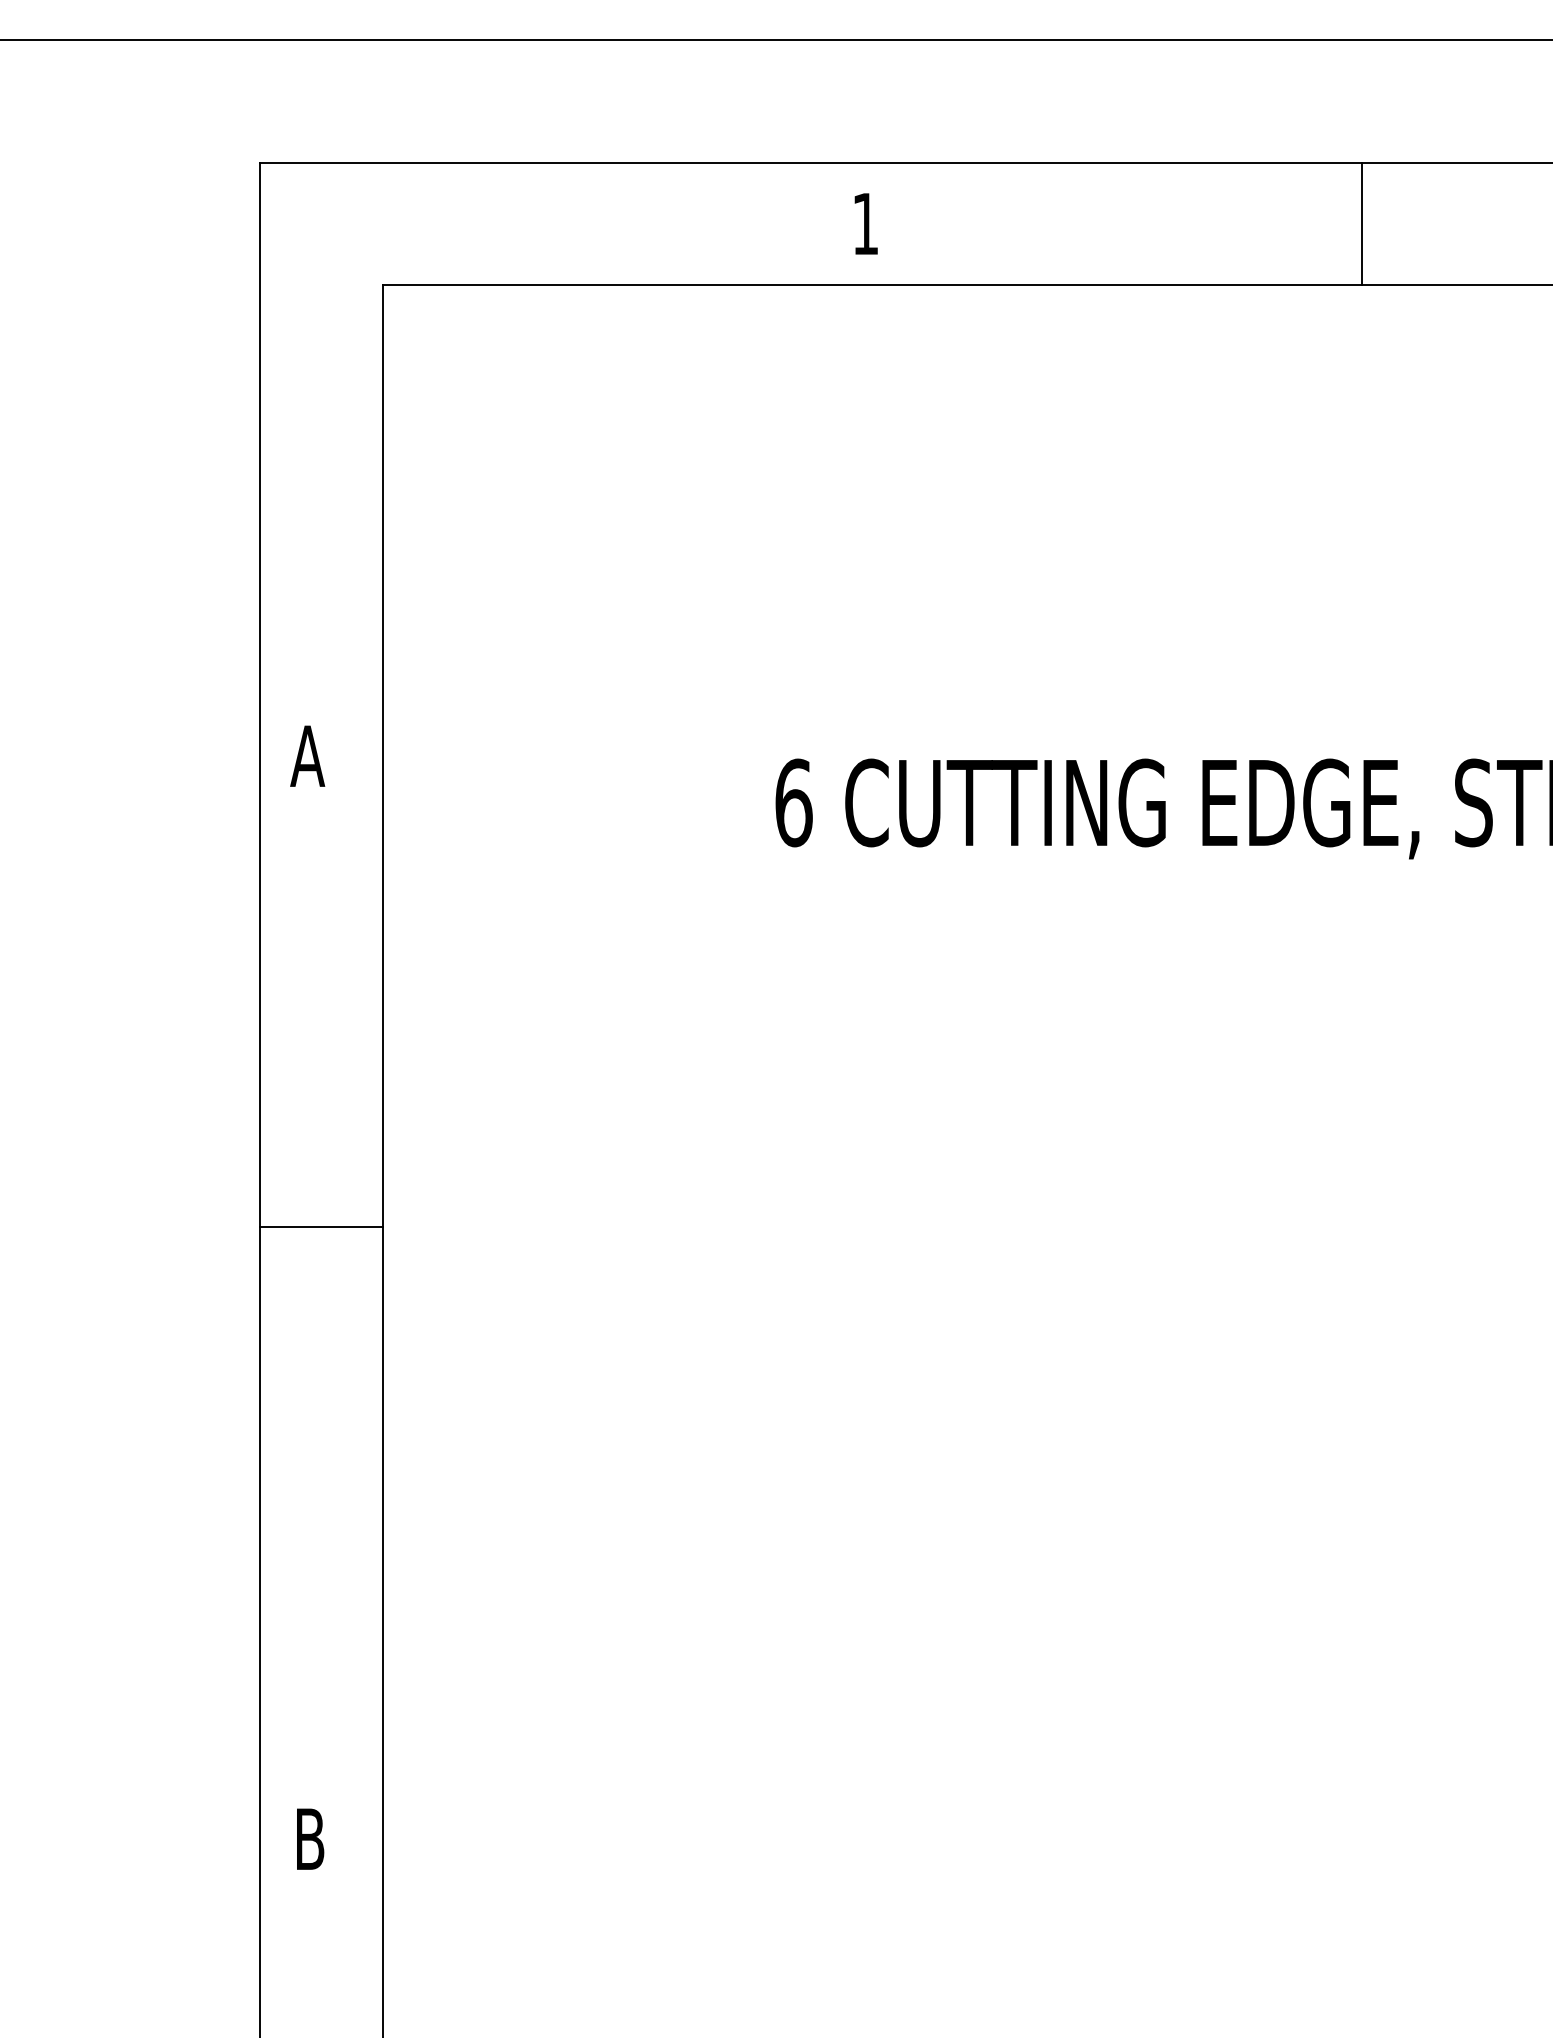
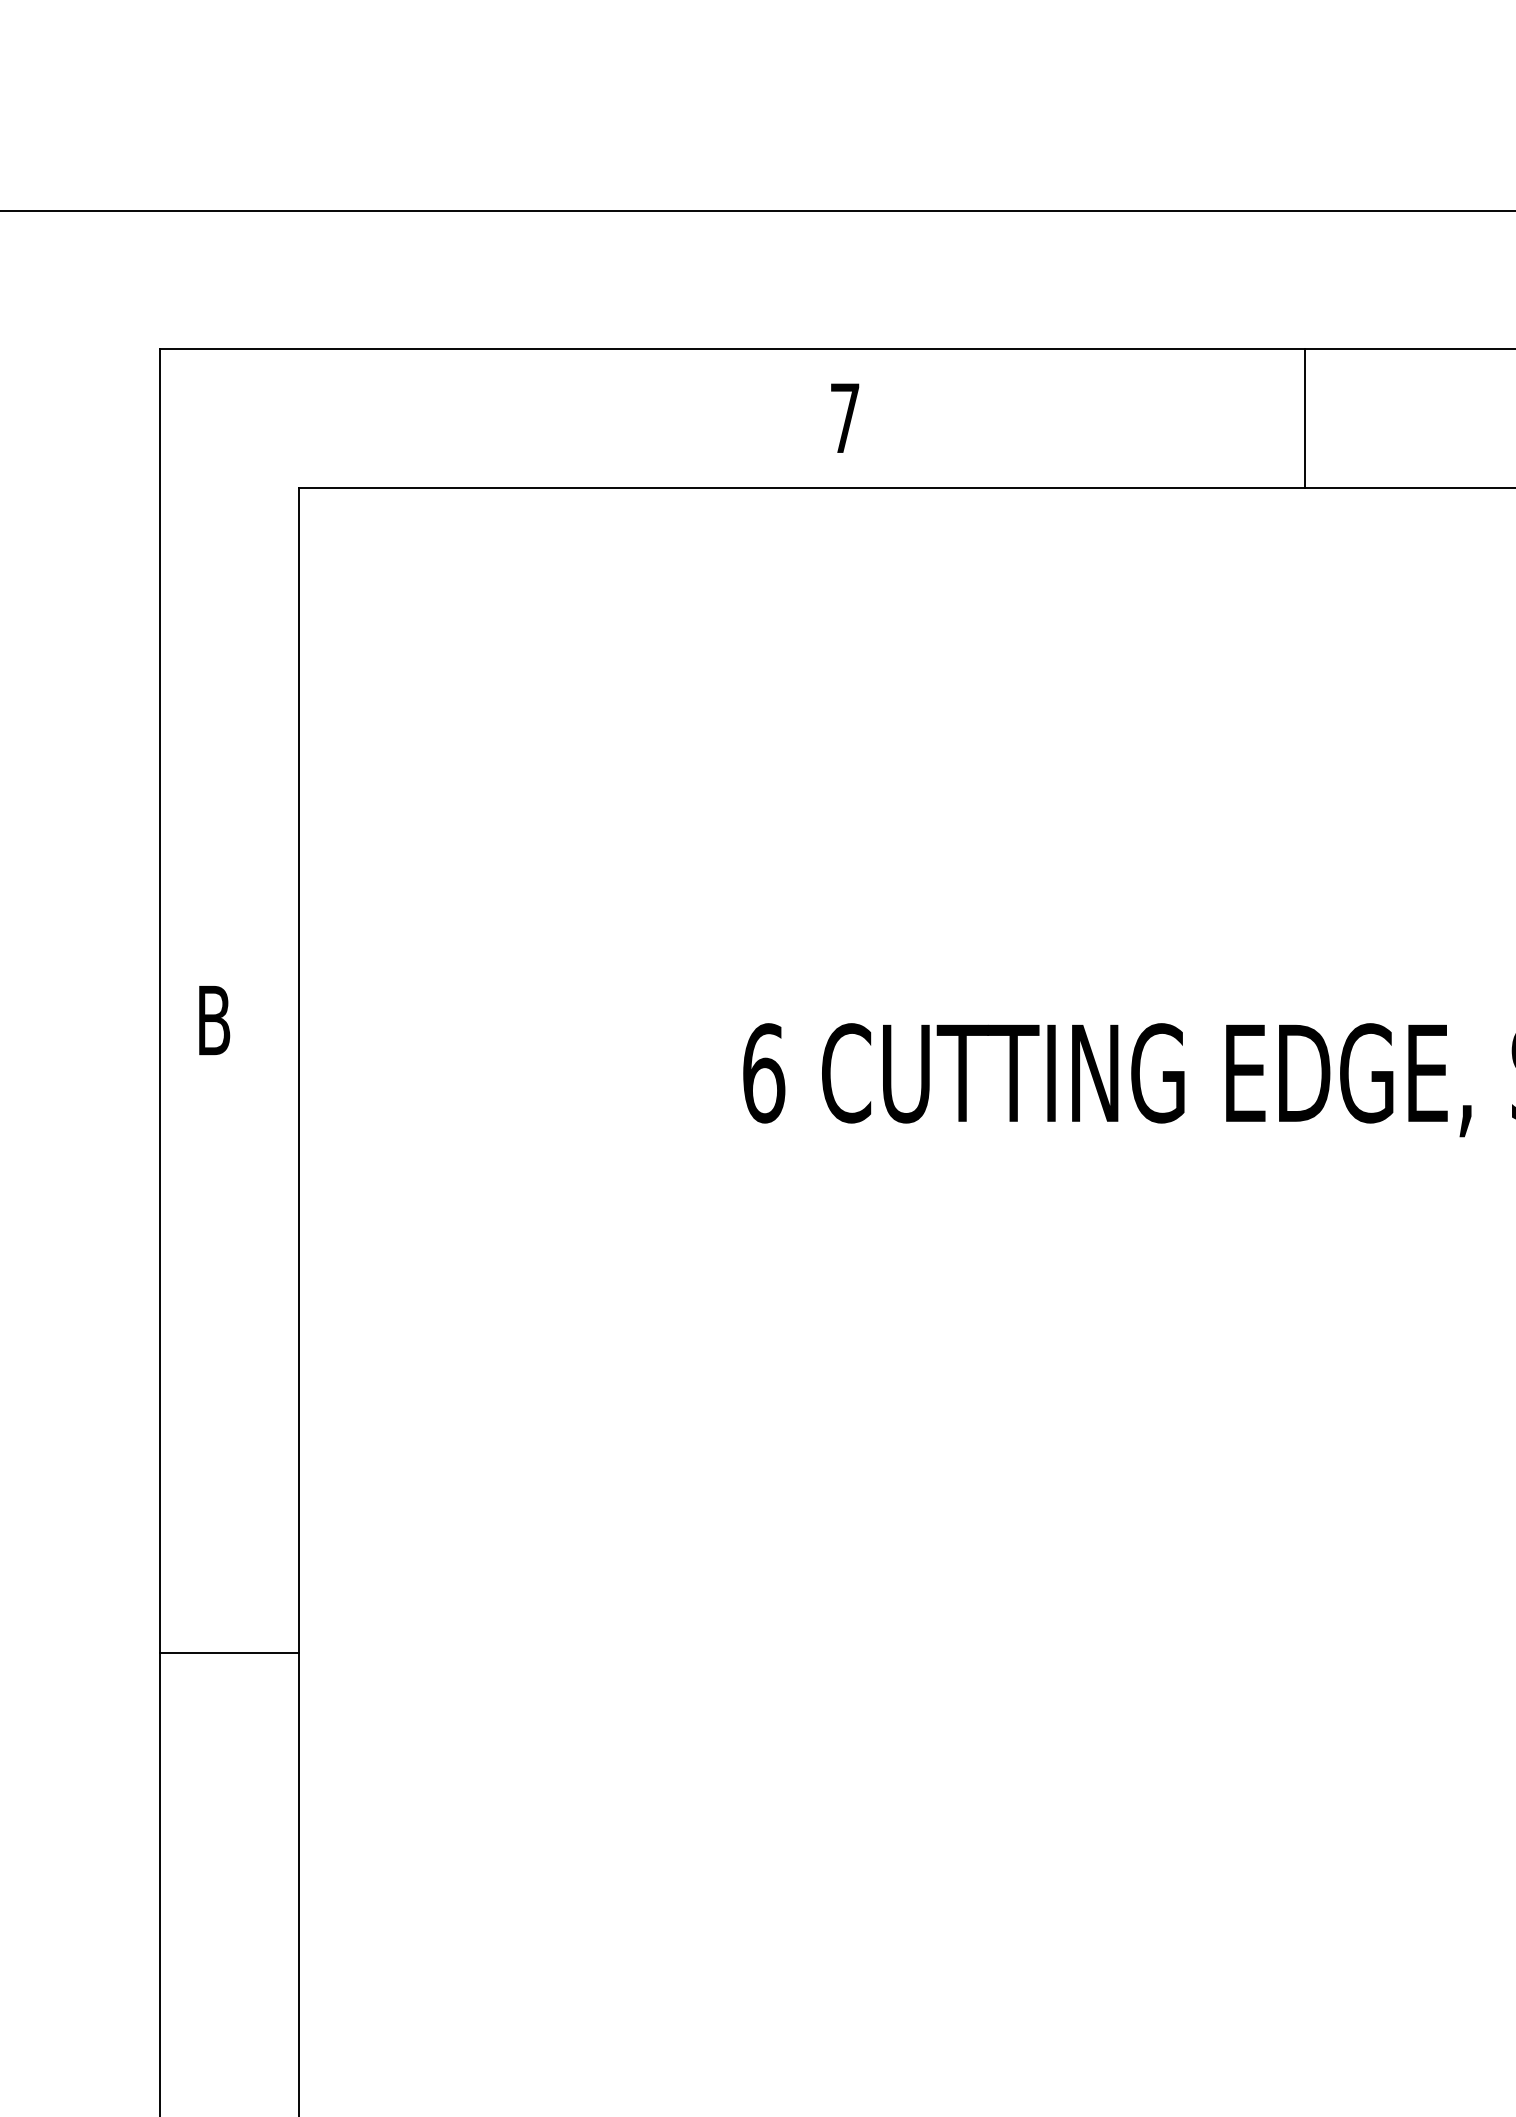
text: (865, 223) -> (844, 417), 1 -> 7
line: (1361, 223) -> (1304, 417), moved
text: (307, 755) -> (213, 1019), A -> B
line: (321, 1227) -> (229, 1653), moved

